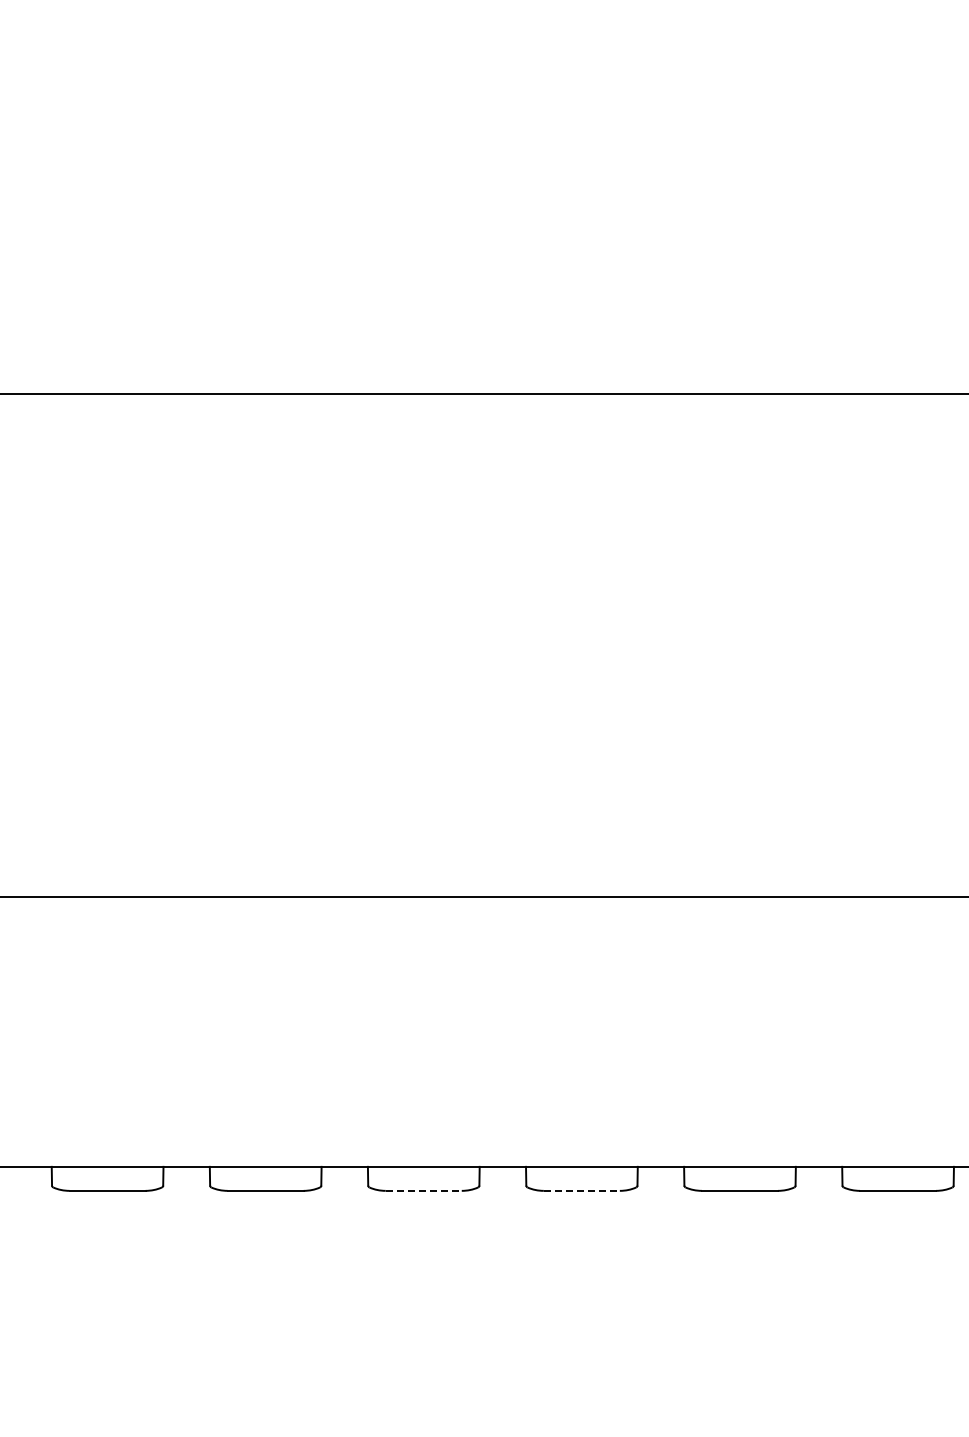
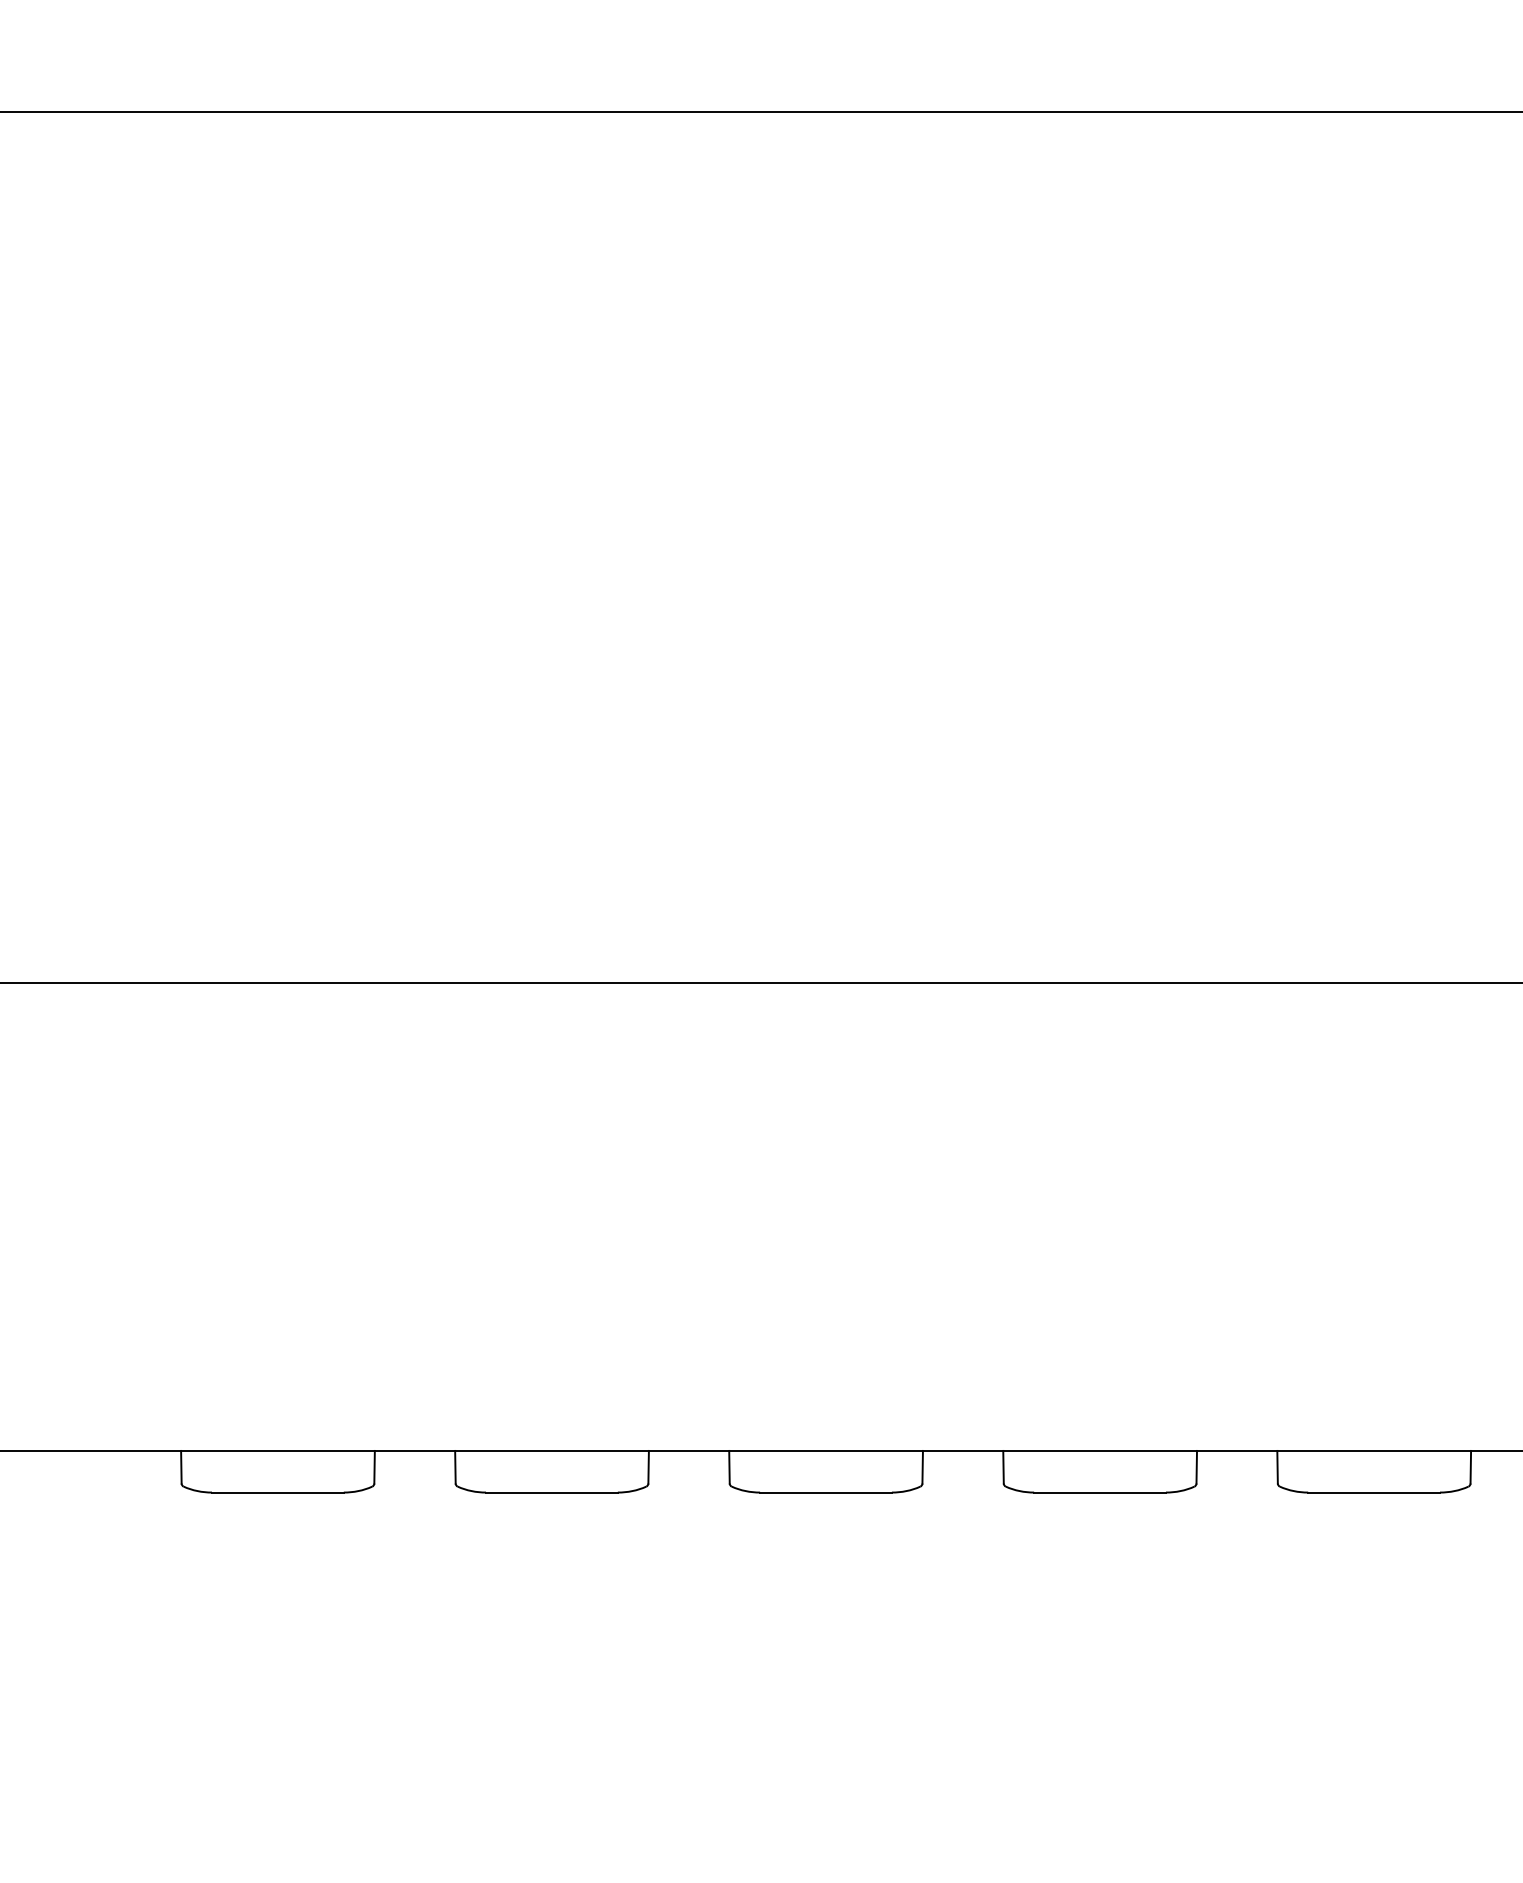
line: (424, 1190) -> (827, 1491), dashed -> solid
line: (582, 1190) -> (1101, 1491), dashed -> solid

